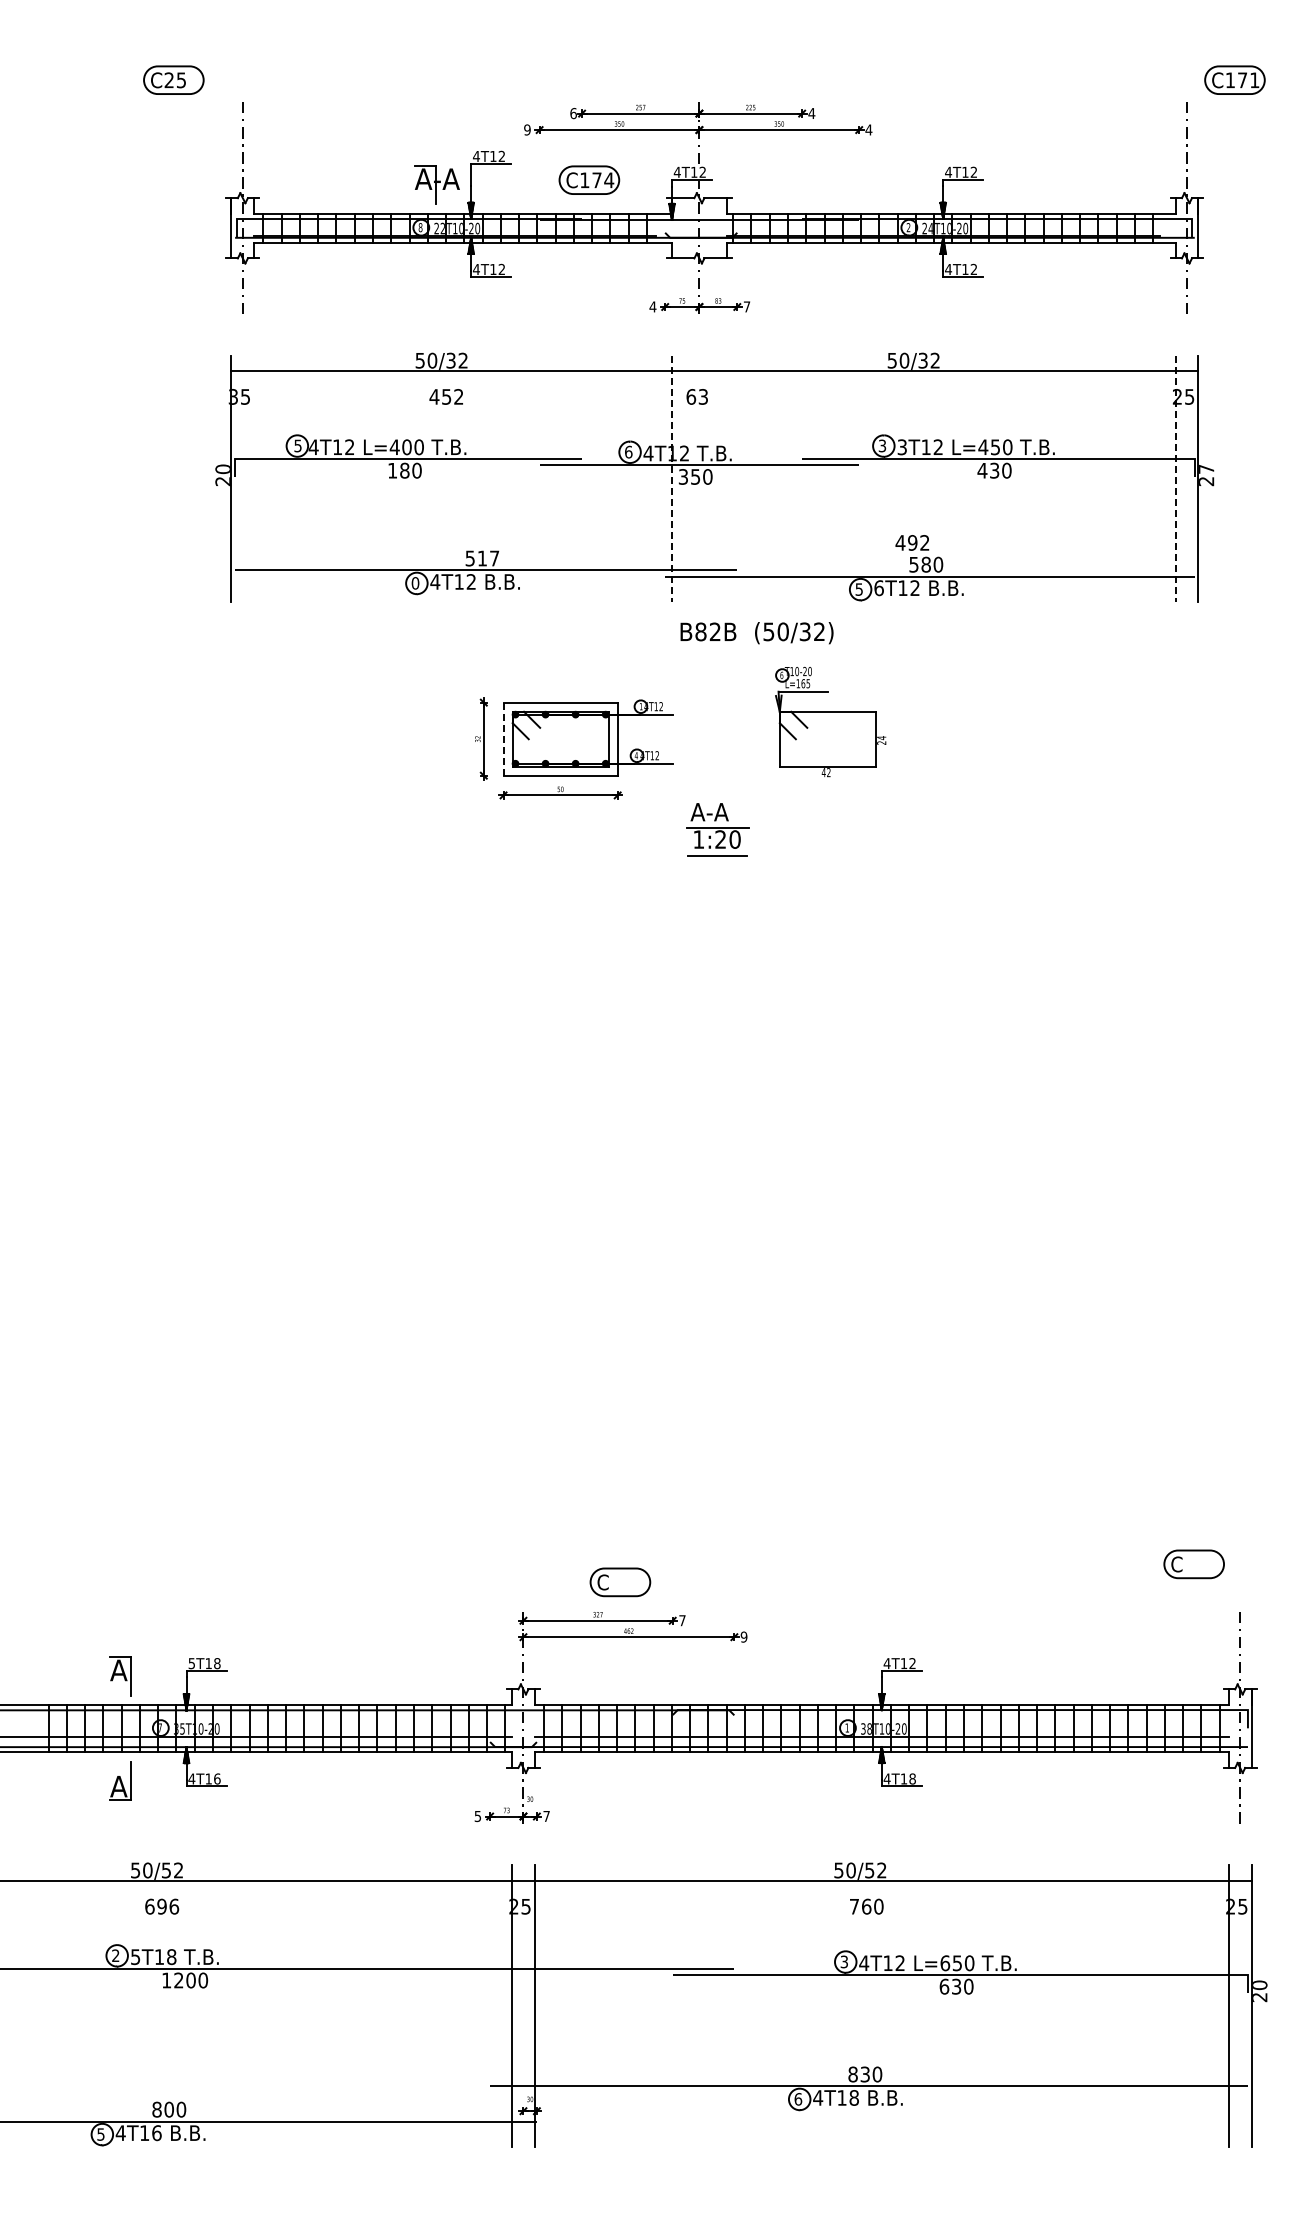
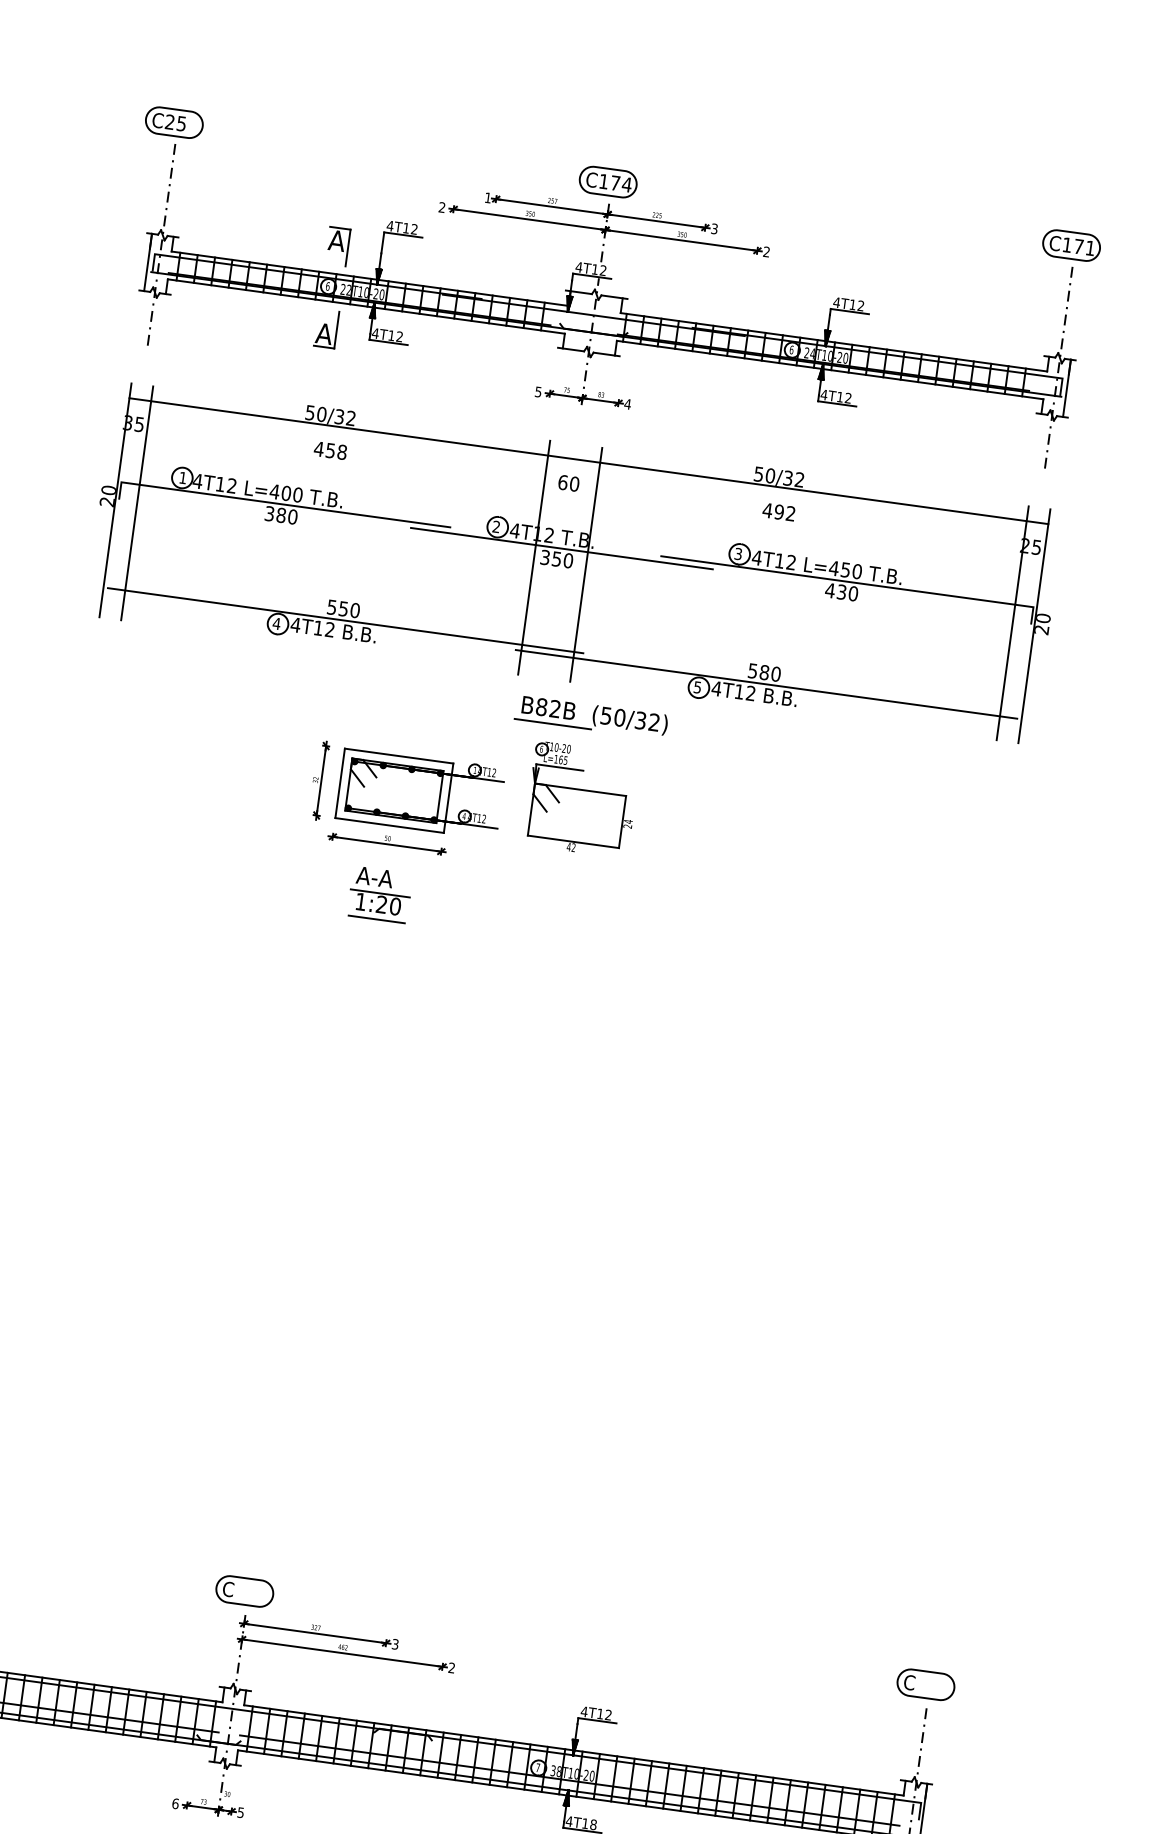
part: (173, 79) -> (174, 121), moved
part: (1234, 79) -> (1071, 244), moved
text: (573, 113) -> (488, 197), 6 -> 1
text: (811, 113) -> (714, 228), 4 -> 3
text: (527, 129) -> (442, 207), 9 -> 2
text: (868, 129) -> (766, 251), 4 -> 2
text: (446, 178) -> (358, 243), A-A -> A
part: (589, 179) -> (608, 181), moved
text: (420, 227) -> (327, 286), 8 -> 6
text: (908, 227) -> (791, 349), 2 -> 6
part: (425, 271) -> (326, 328), added
text: (652, 306) -> (538, 391), 4 -> 5
text: (746, 306) -> (627, 403), 7 -> 4
text: (458, 396) -> (341, 451), 452 -> 458
text: (703, 396) -> (574, 483), 63 -> 60
text: (297, 445) -> (182, 477), 5 -> 1
text: (902, 447) -> (757, 558), 3T12 -> 4T12
text: (628, 451) -> (496, 526), 6 -> 2
text: (1206, 469) -> (1043, 618), 27 -> 20
text: (392, 470) -> (269, 513), 180 -> 380
line: (254, 478) -> (137, 503), added
line: (672, 478) -> (534, 557), dashed -> solid
line: (726, 478) -> (585, 564), added
line: (1175, 478) -> (1012, 623), dashed -> solid
text: (912, 542) -> (779, 511), moved
text: (488, 558) -> (349, 609), 517 -> 550
text: (415, 583) -> (276, 623), 0 -> 4
text: (879, 588) -> (717, 689), 6T12 -> 4T12
line: (714, 647) -> (552, 723), added
part: (830, 721) -> (581, 799), moved
line: (503, 739) -> (340, 783), dashed -> solid
part: (717, 829) -> (380, 894), moved
part: (1193, 1564) -> (925, 1684), moved
part: (620, 1582) -> (244, 1591), moved
text: (682, 1620) -> (395, 1644), 7 -> 3
text: (743, 1636) -> (451, 1667), 9 -> 2
text: (846, 1727) -> (537, 1767), 1 -> 7
text: (477, 1815) -> (175, 1802), 5 -> 6
text: (546, 1816) -> (240, 1812), 7 -> 5

